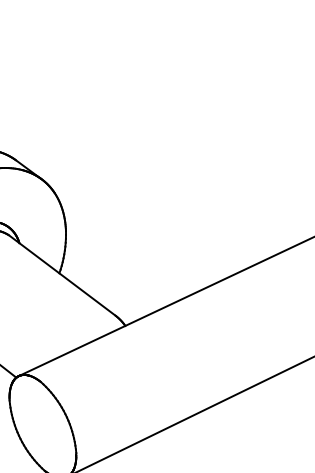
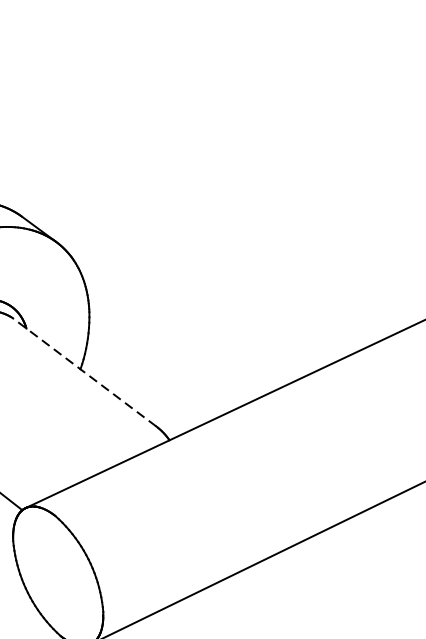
line: (62, 275) -> (84, 372), solid -> dashed

